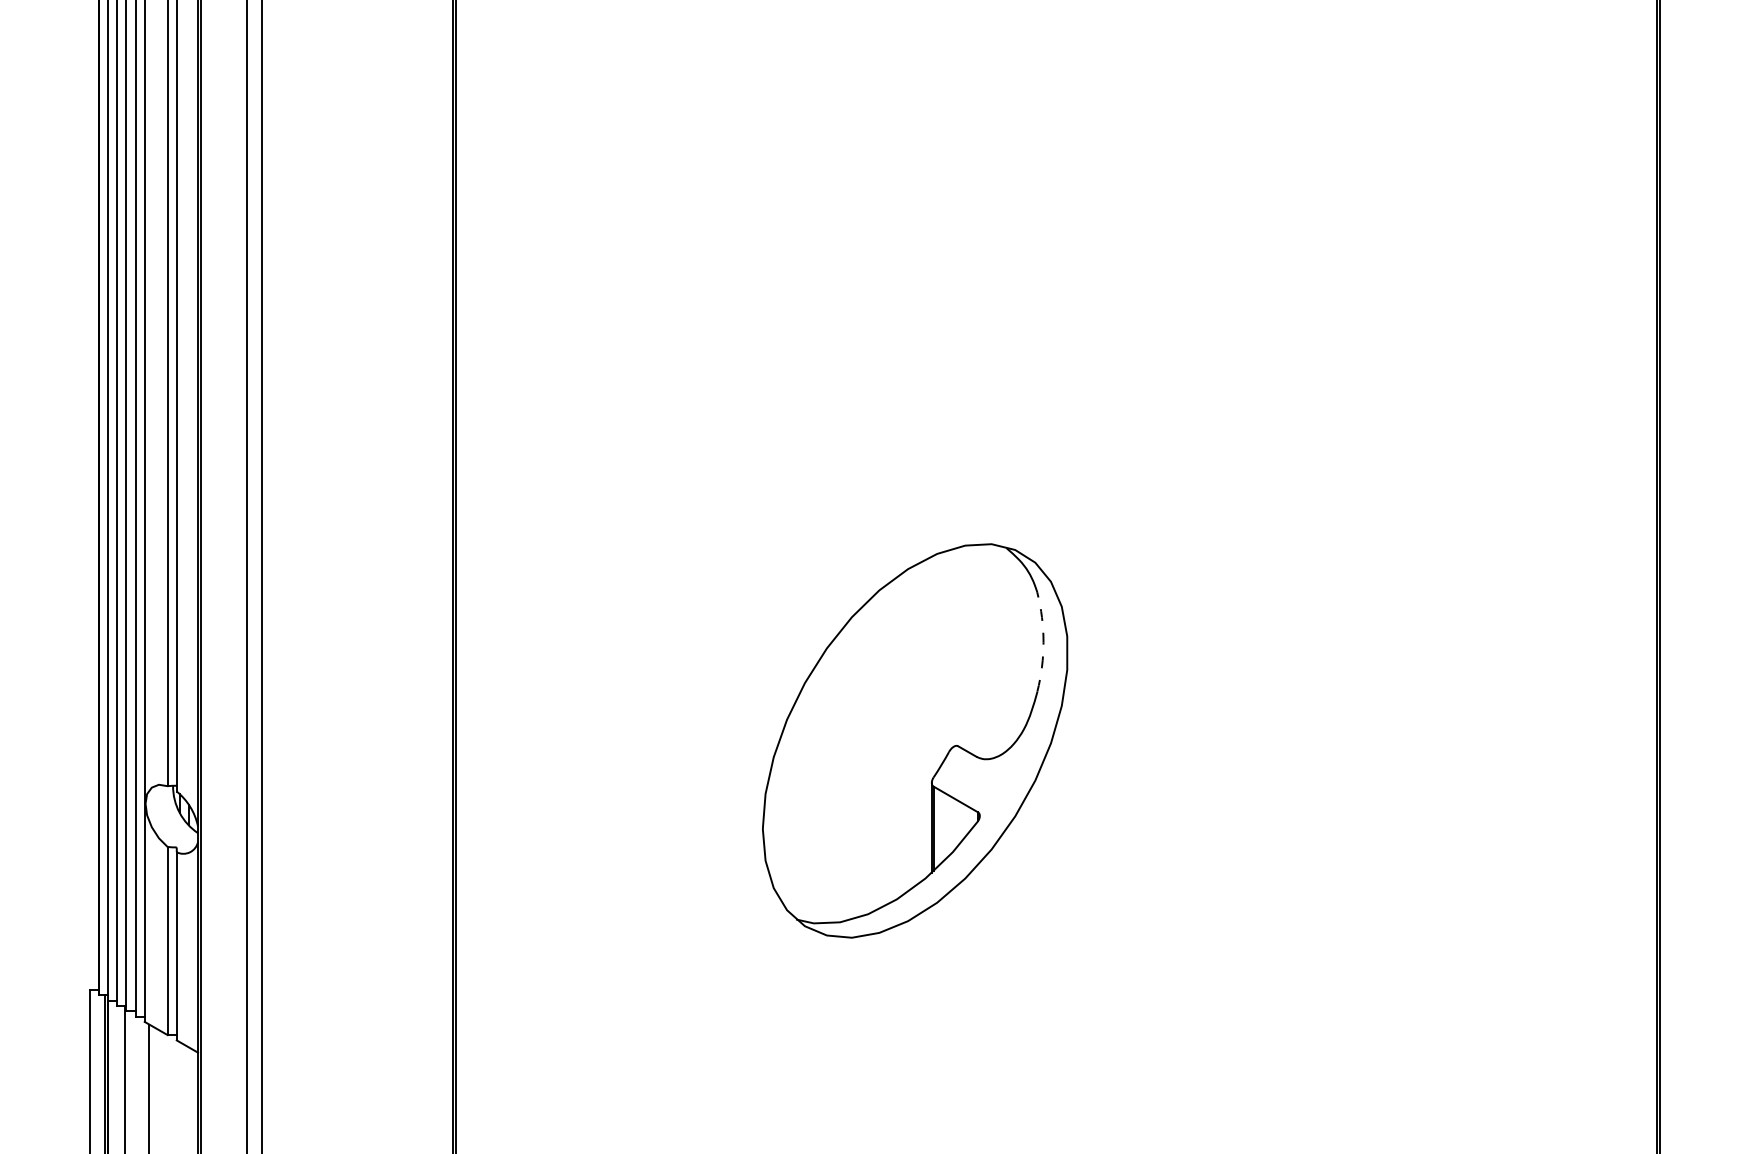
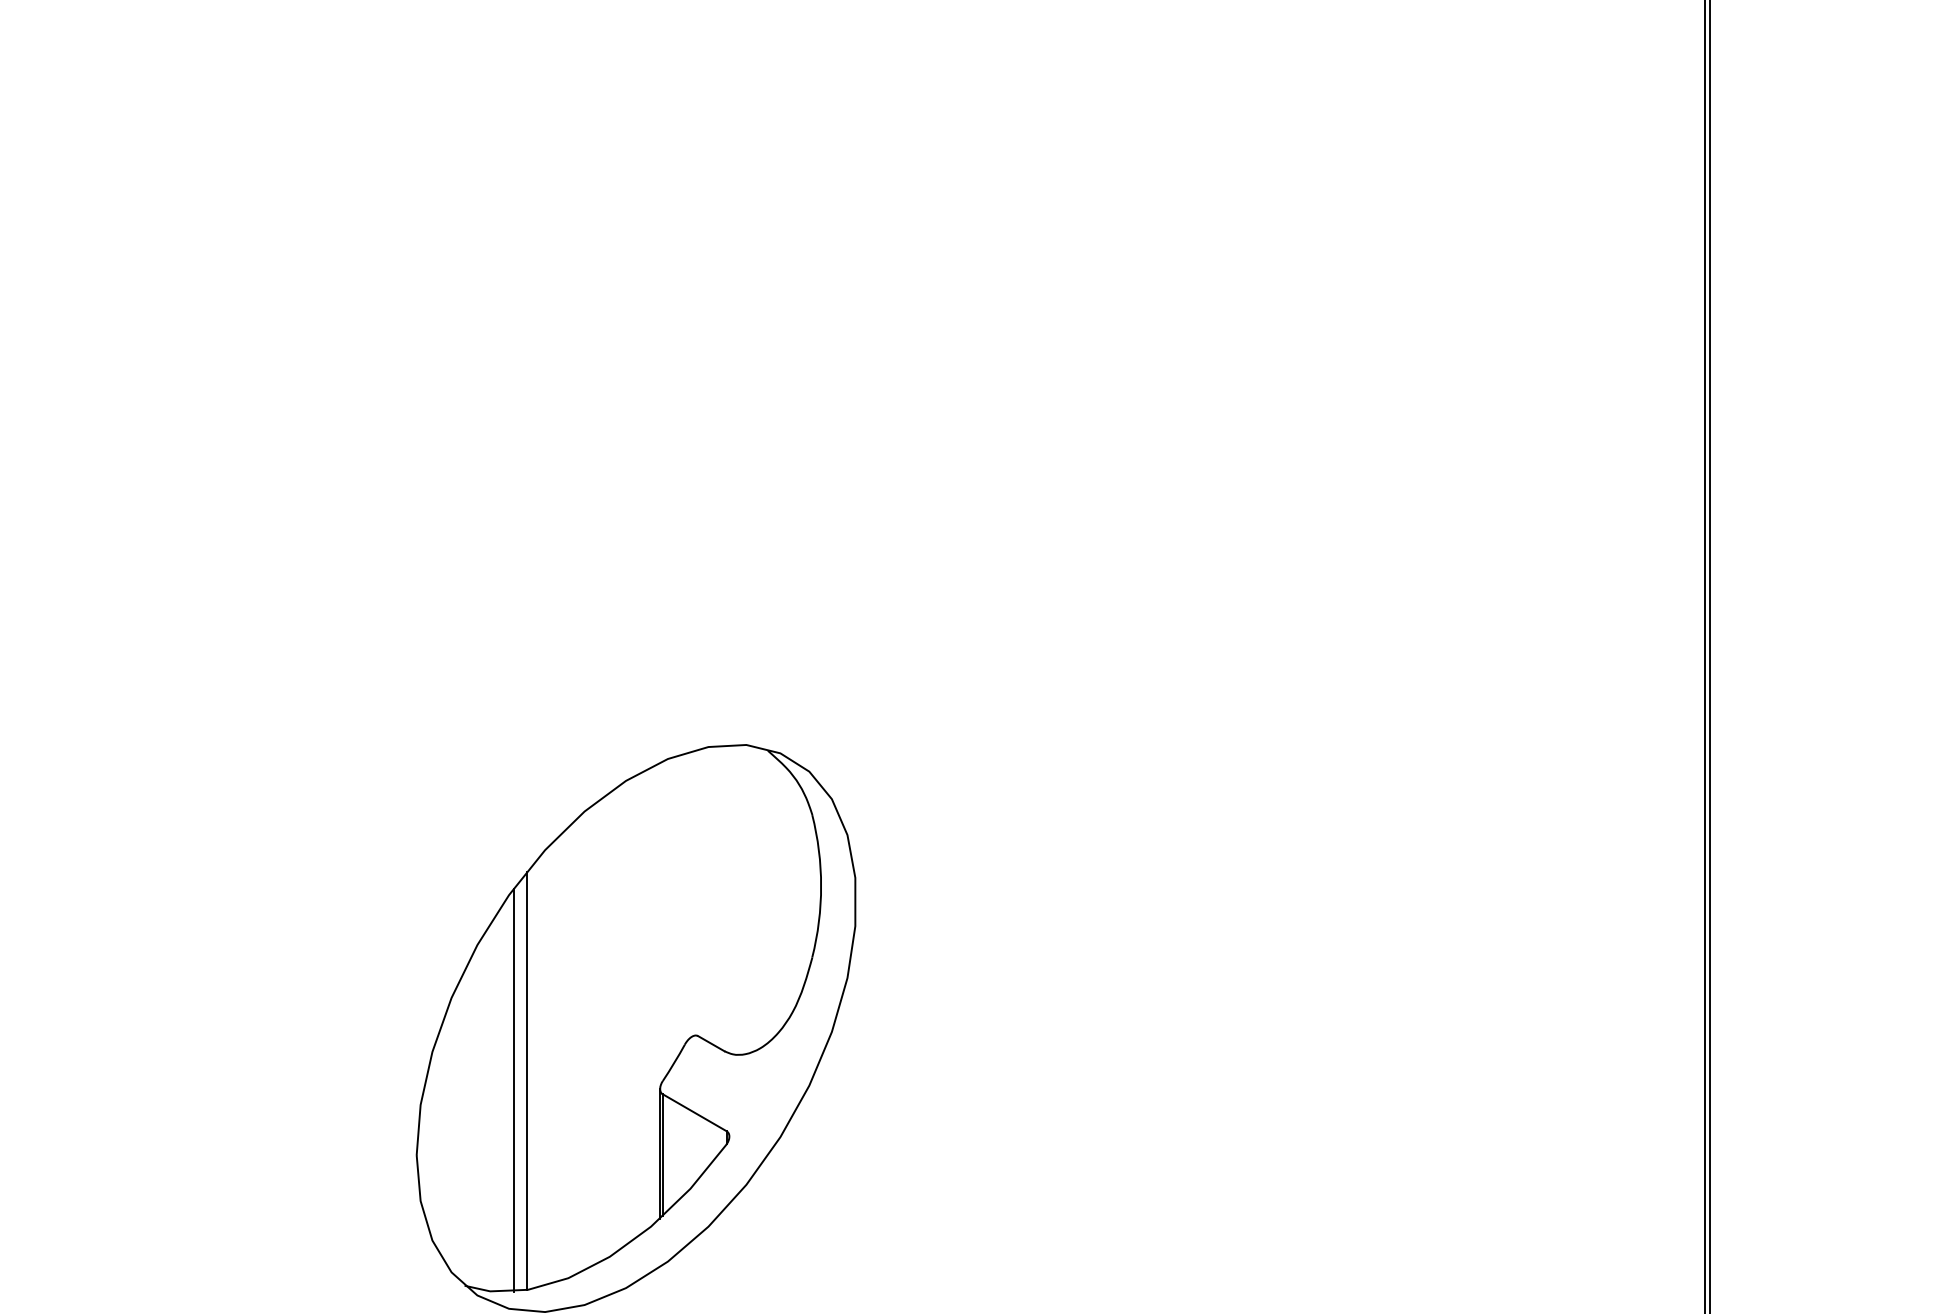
arc: (1043, 642) -> (821, 886), dashed -> solid
line: (839, 777) -> (527, 1081), added
line: (830, 783) -> (514, 1089), added

